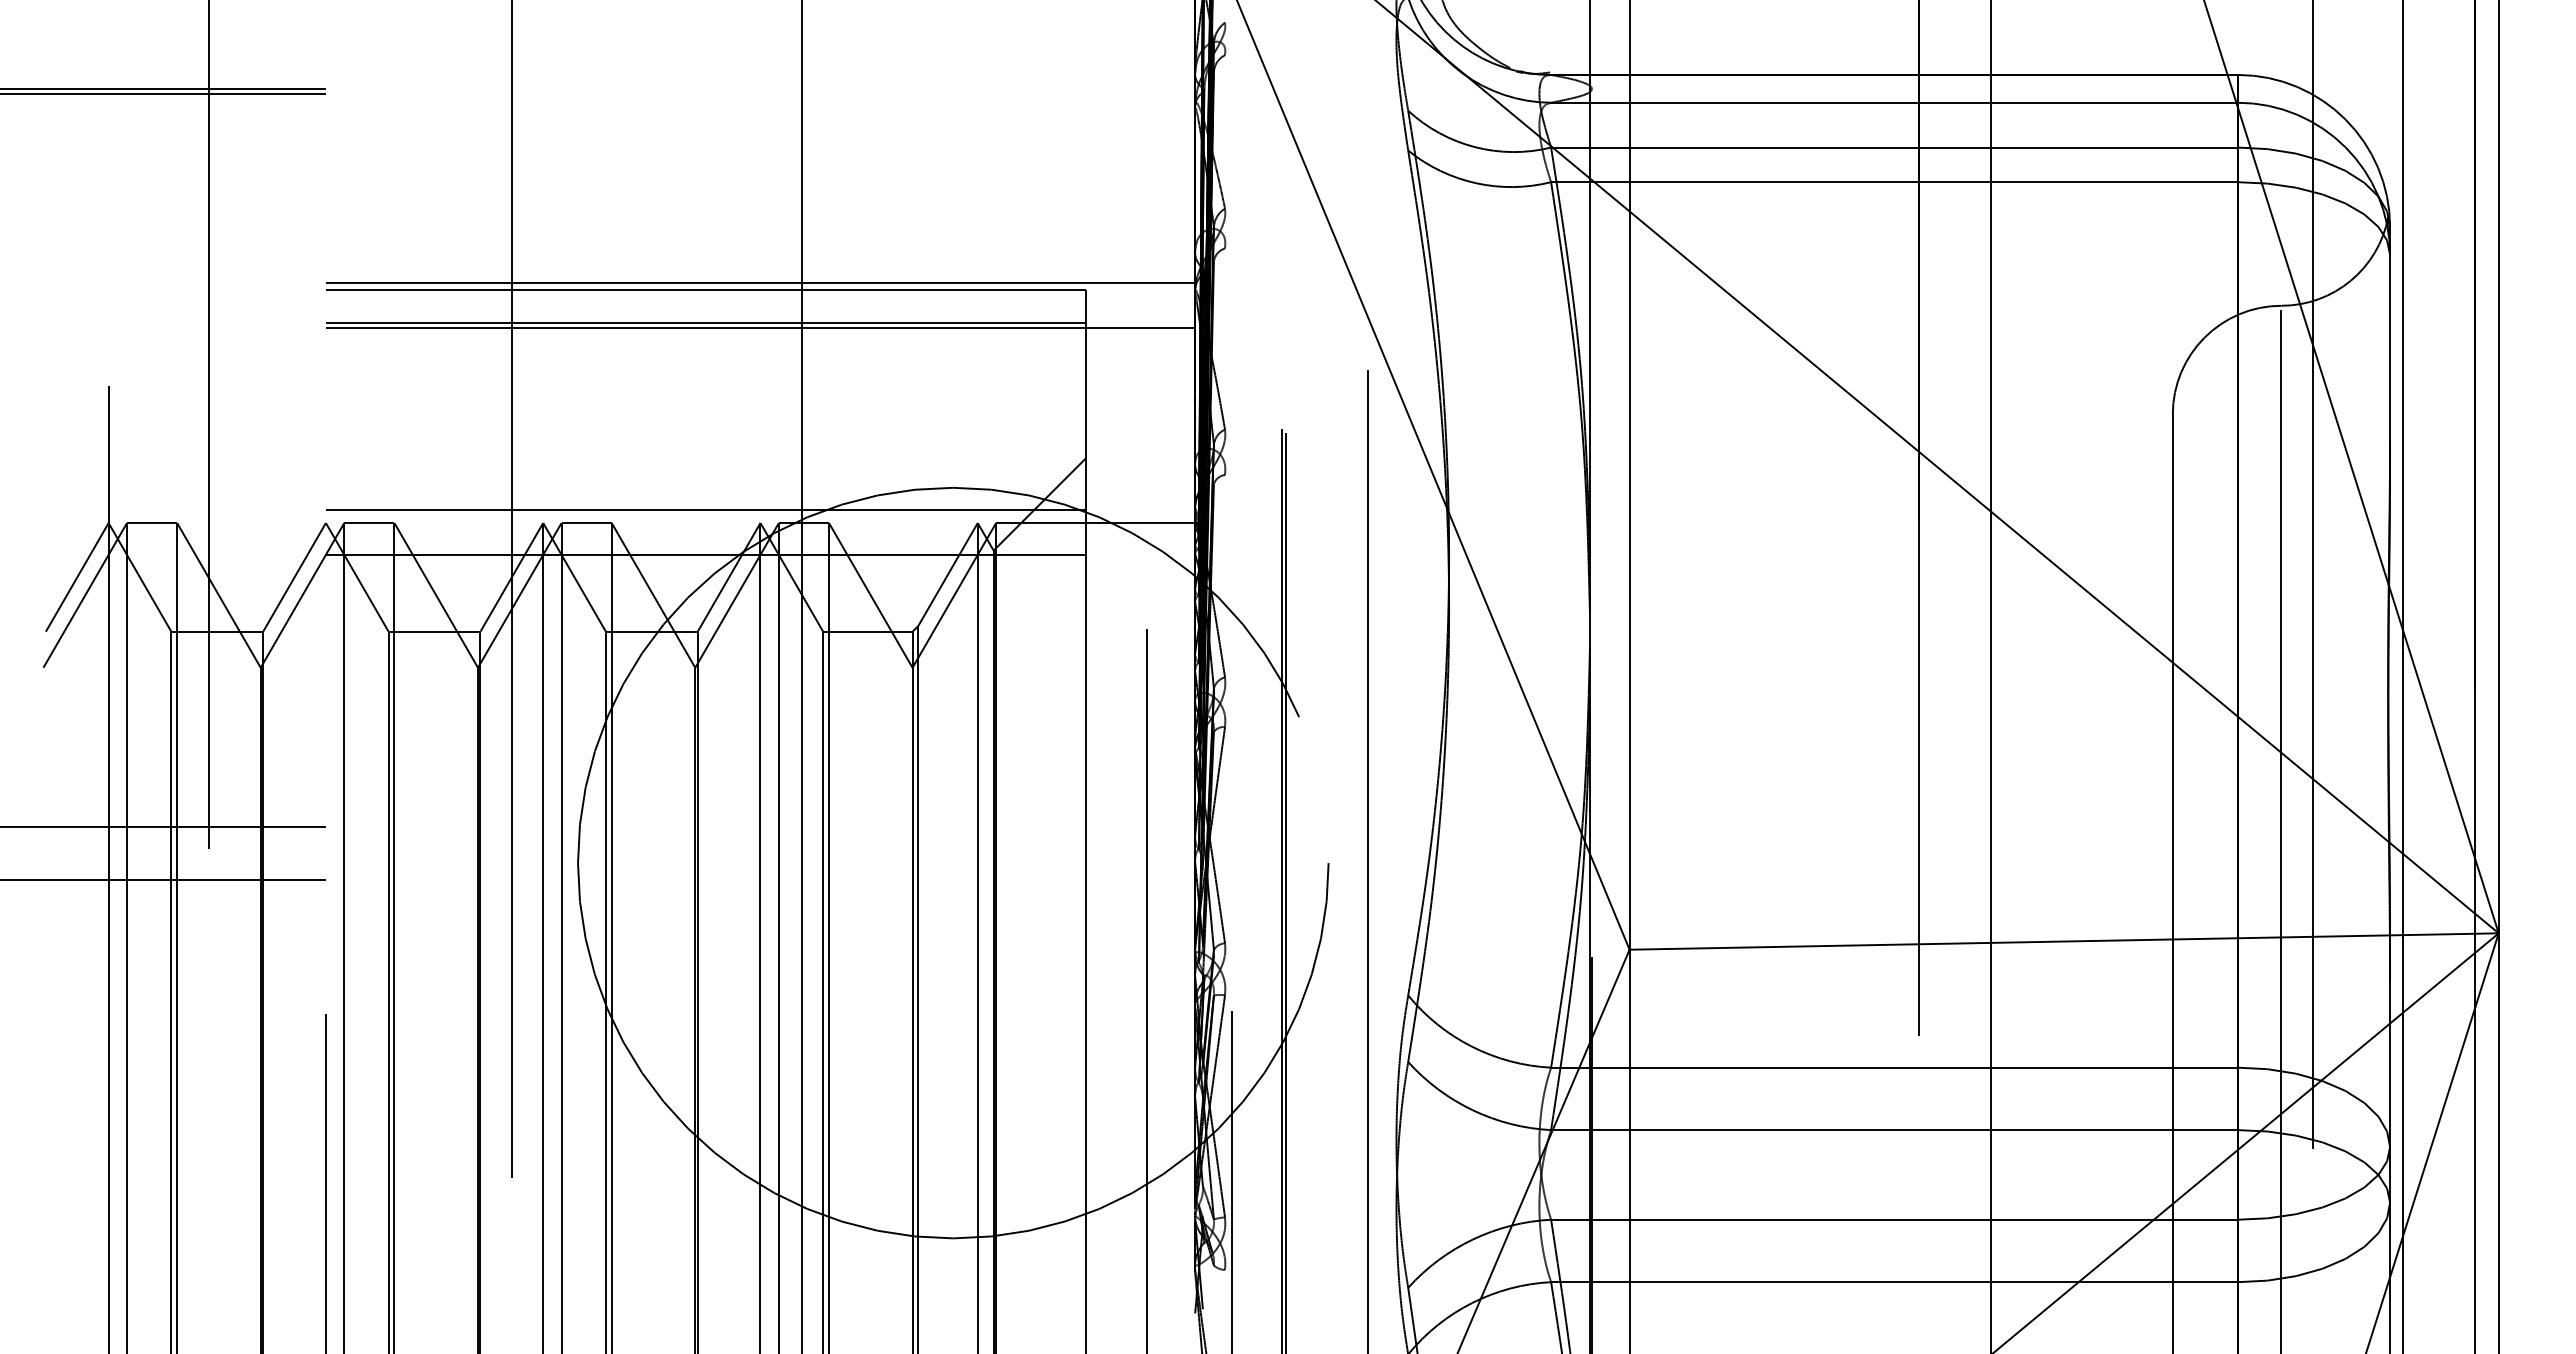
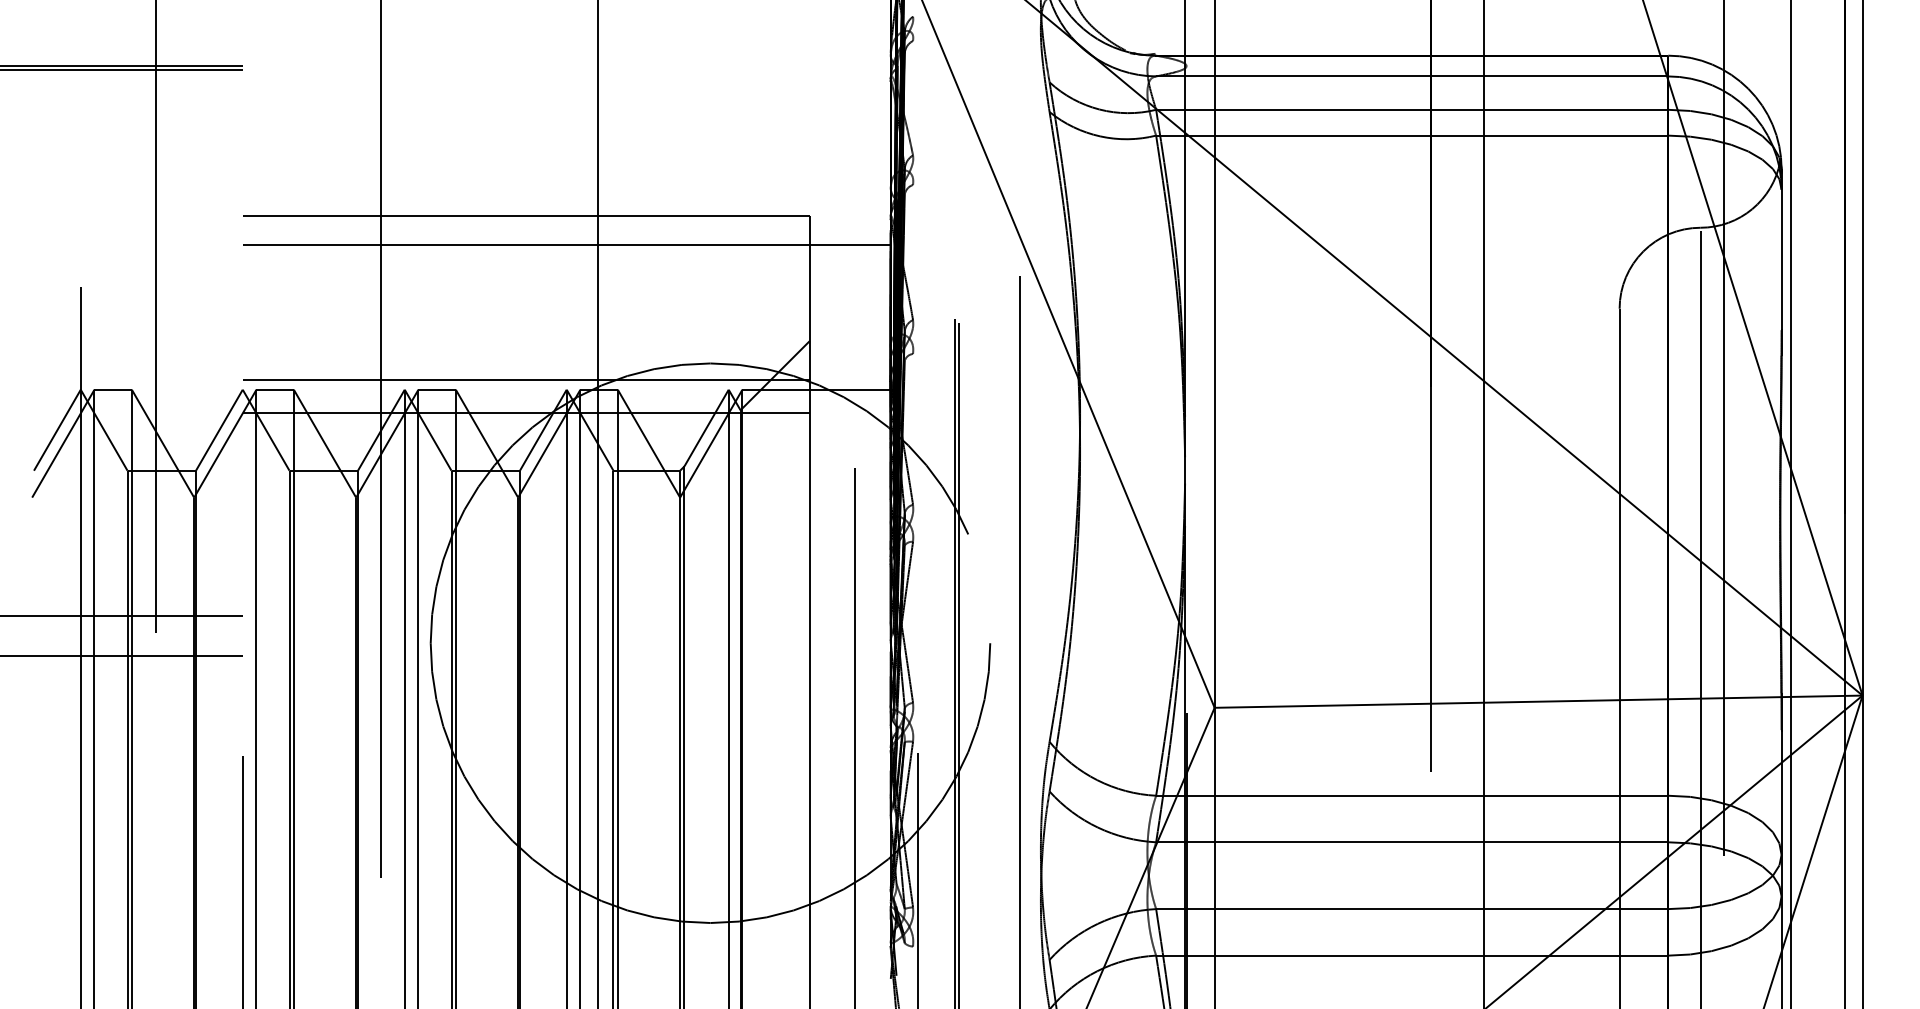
line: (760, 283) -> (566, 211), removed
line: (705, 322) -> (525, 240), removed

